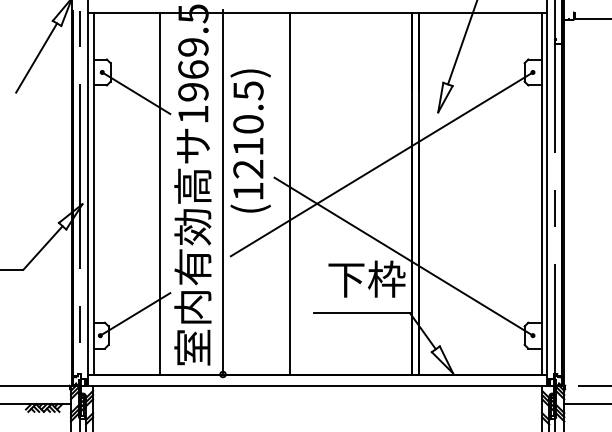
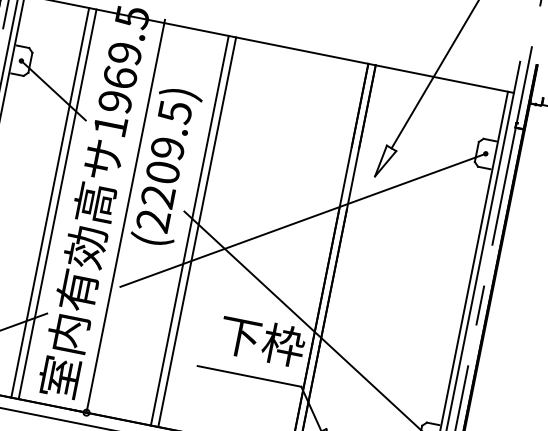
text: (248, 157) -> (160, 184), (1210.5) -> (2209.5)
line: (153, 193) -> (50, 202), added
line: (282, 193) -> (189, 230), added

